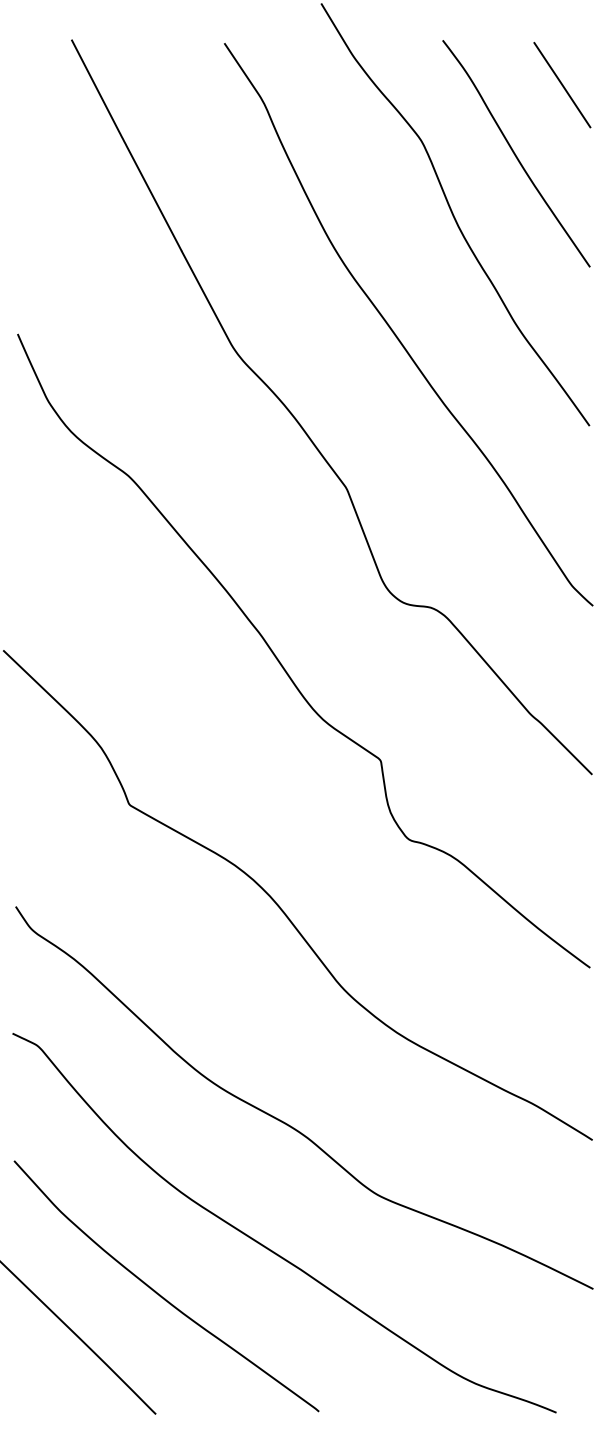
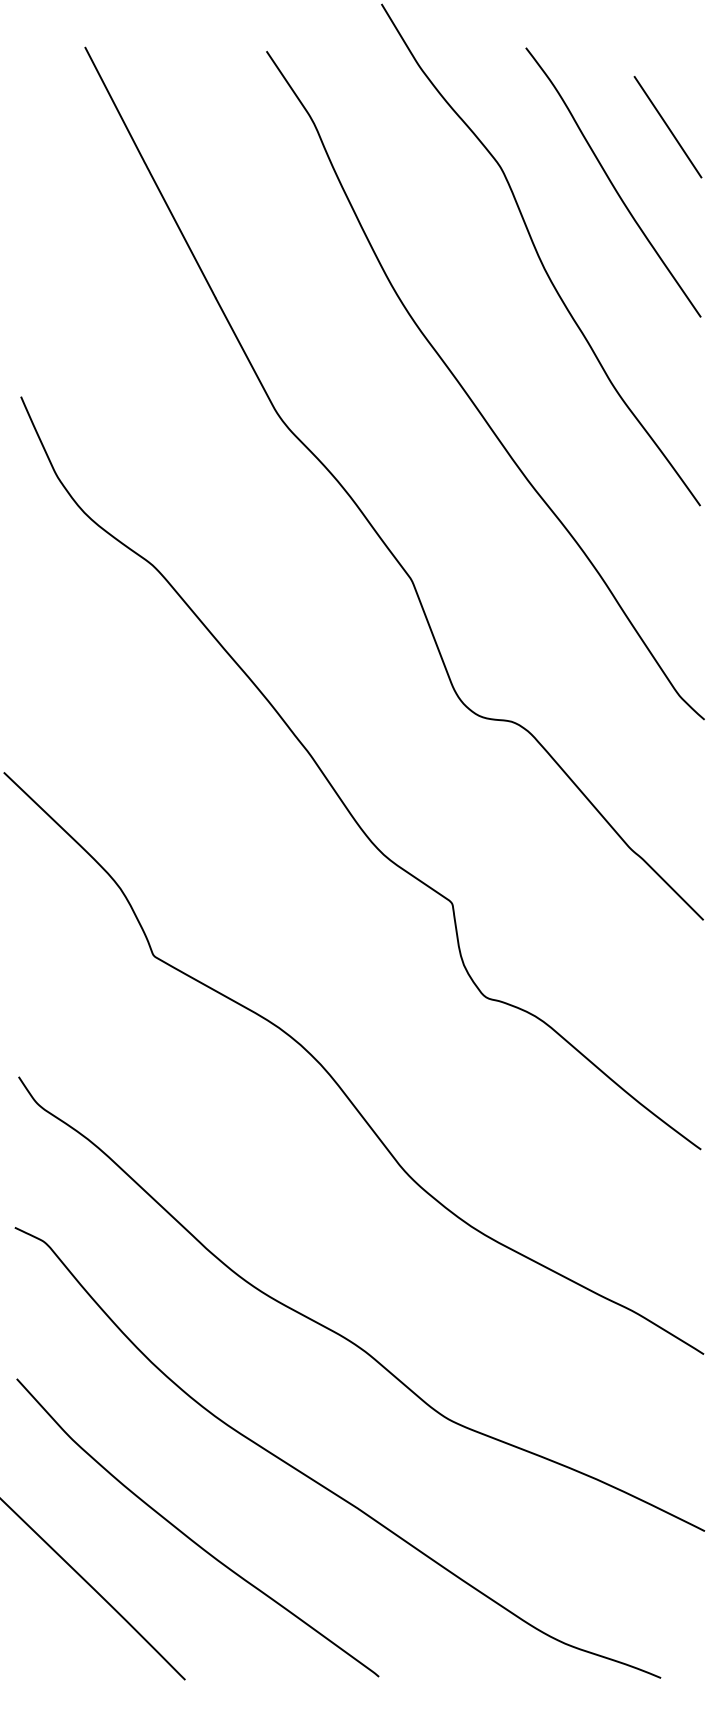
line: (562, 85) -> (668, 127), moved

